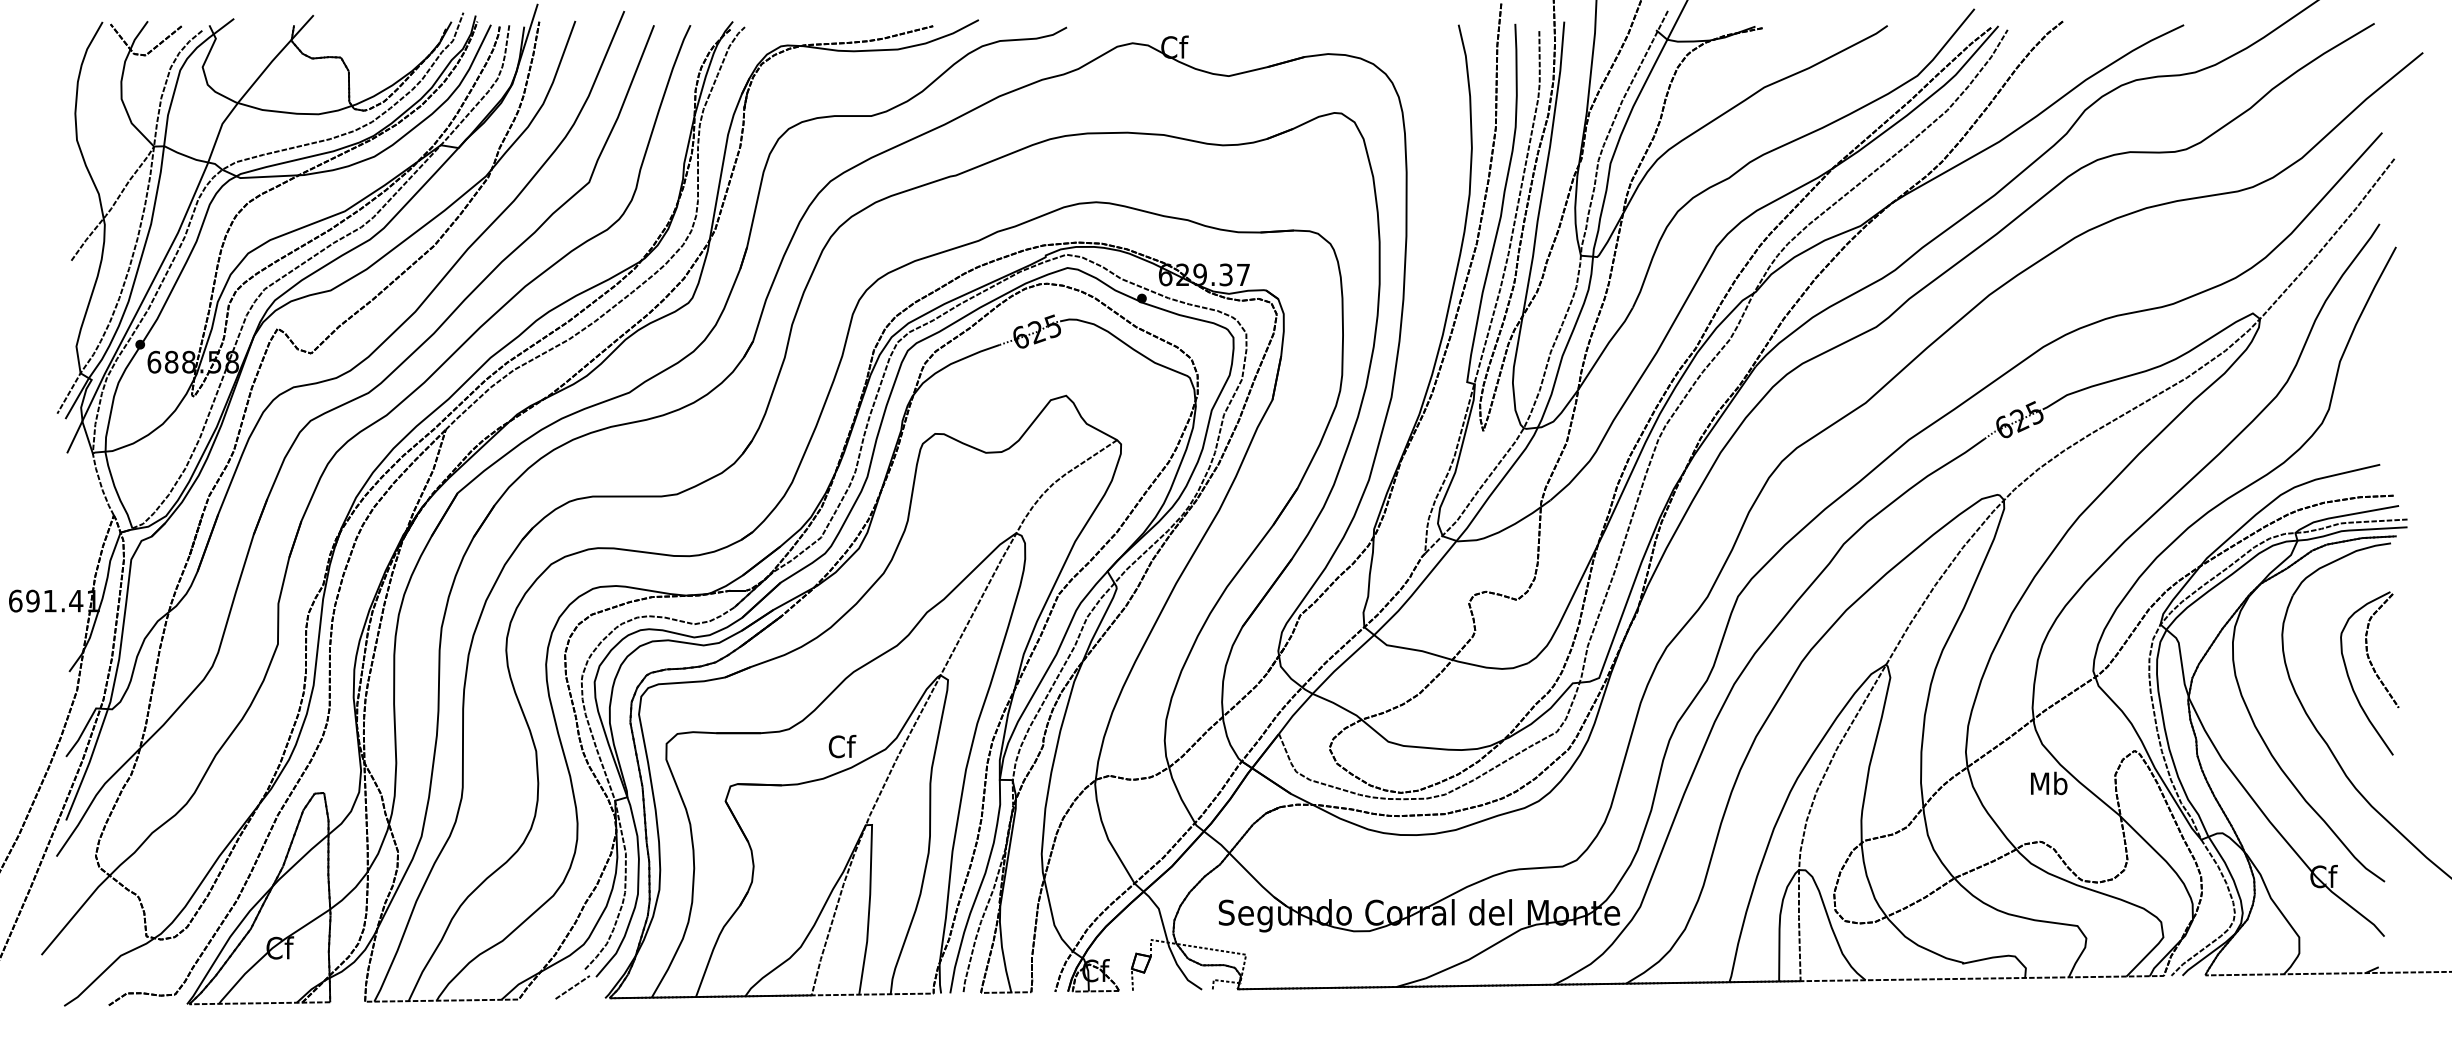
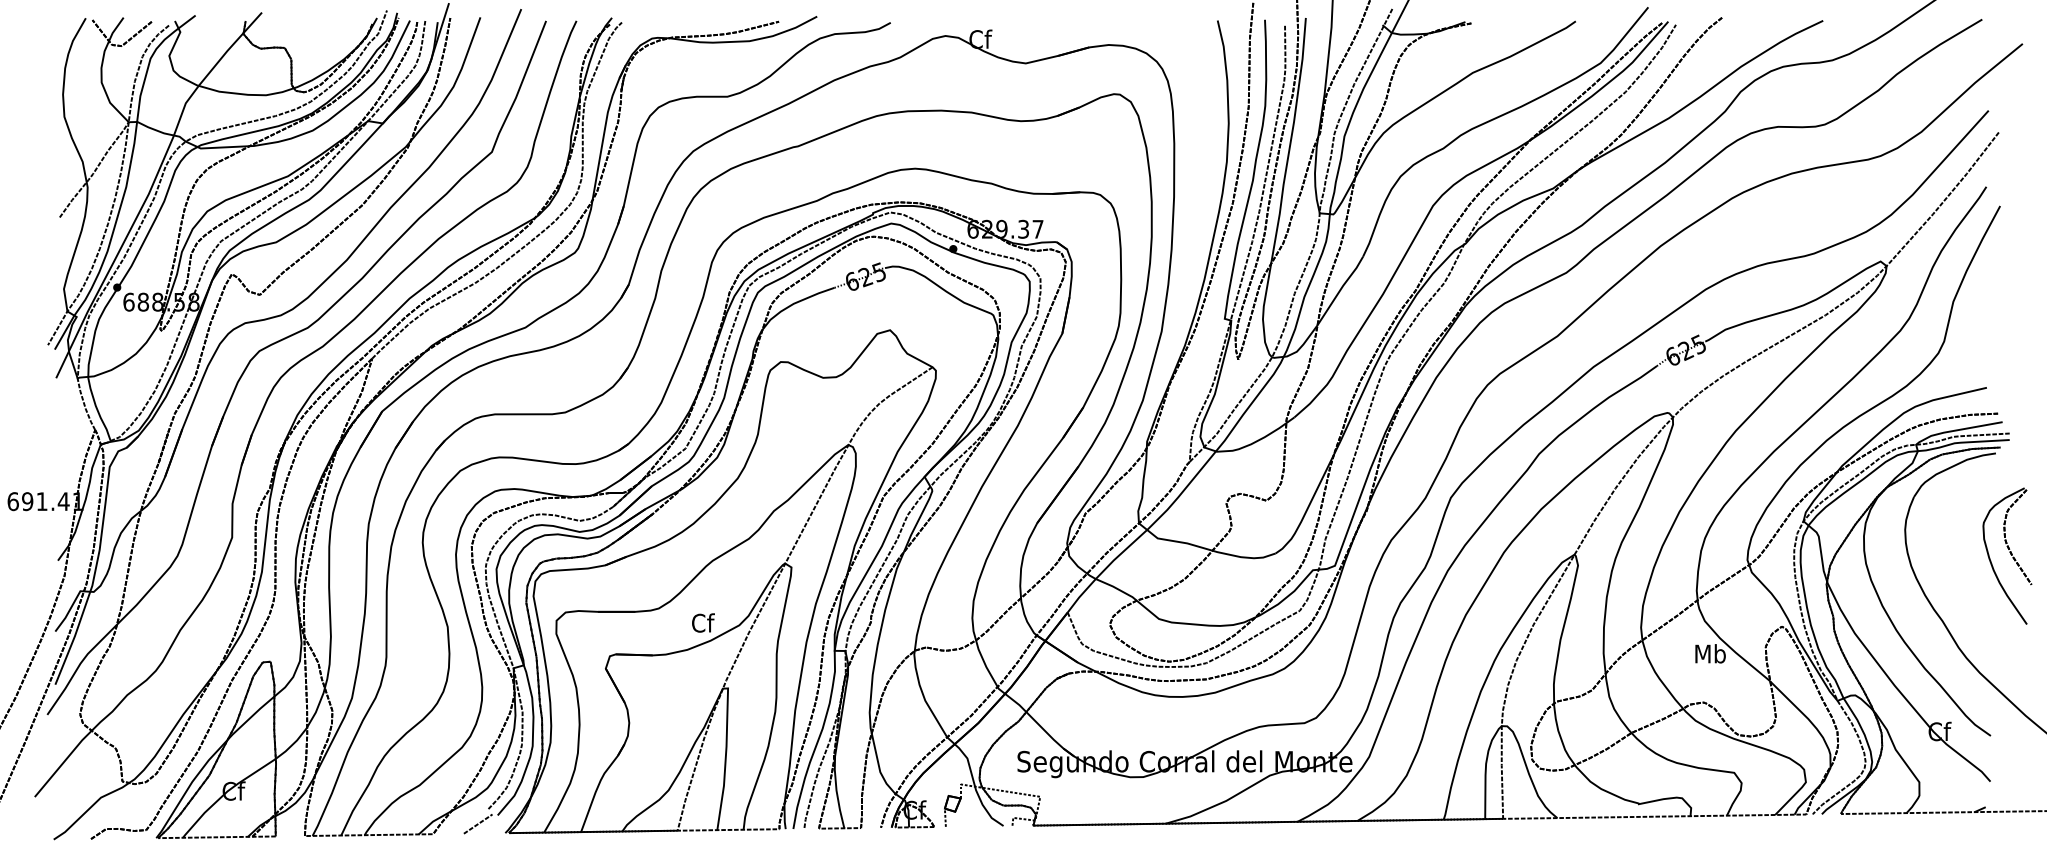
part: (2369, 673) -> (2007, 556), moved

